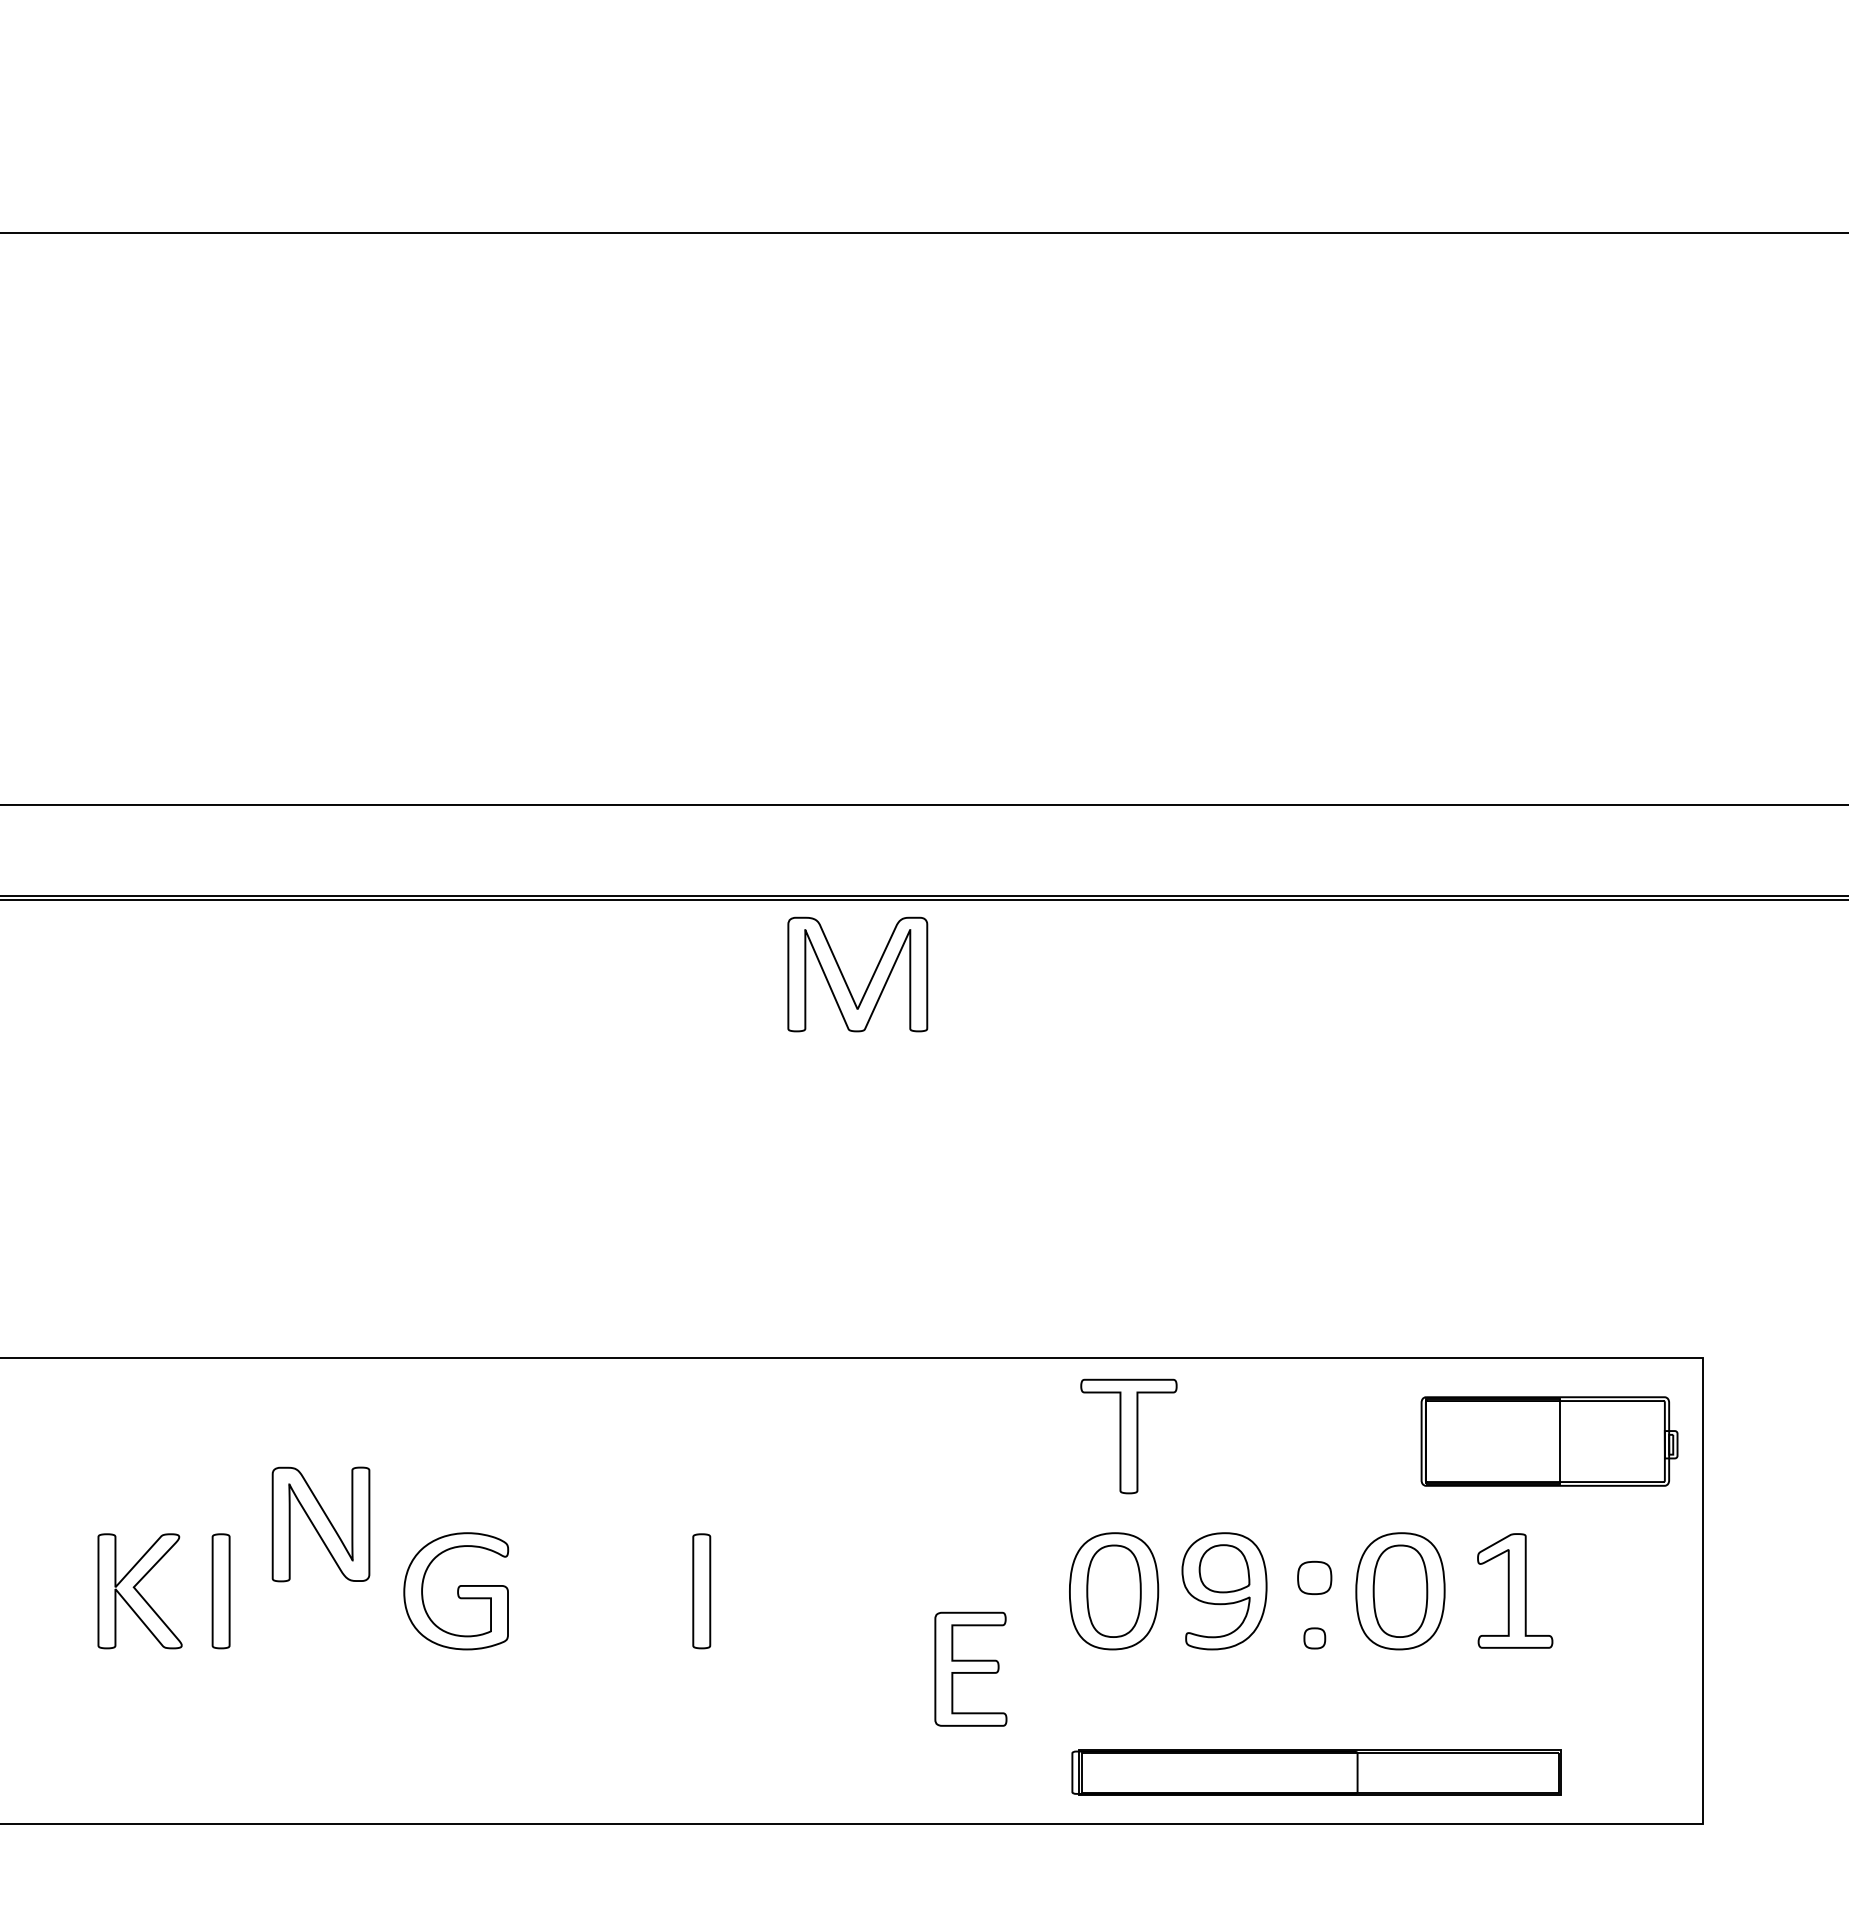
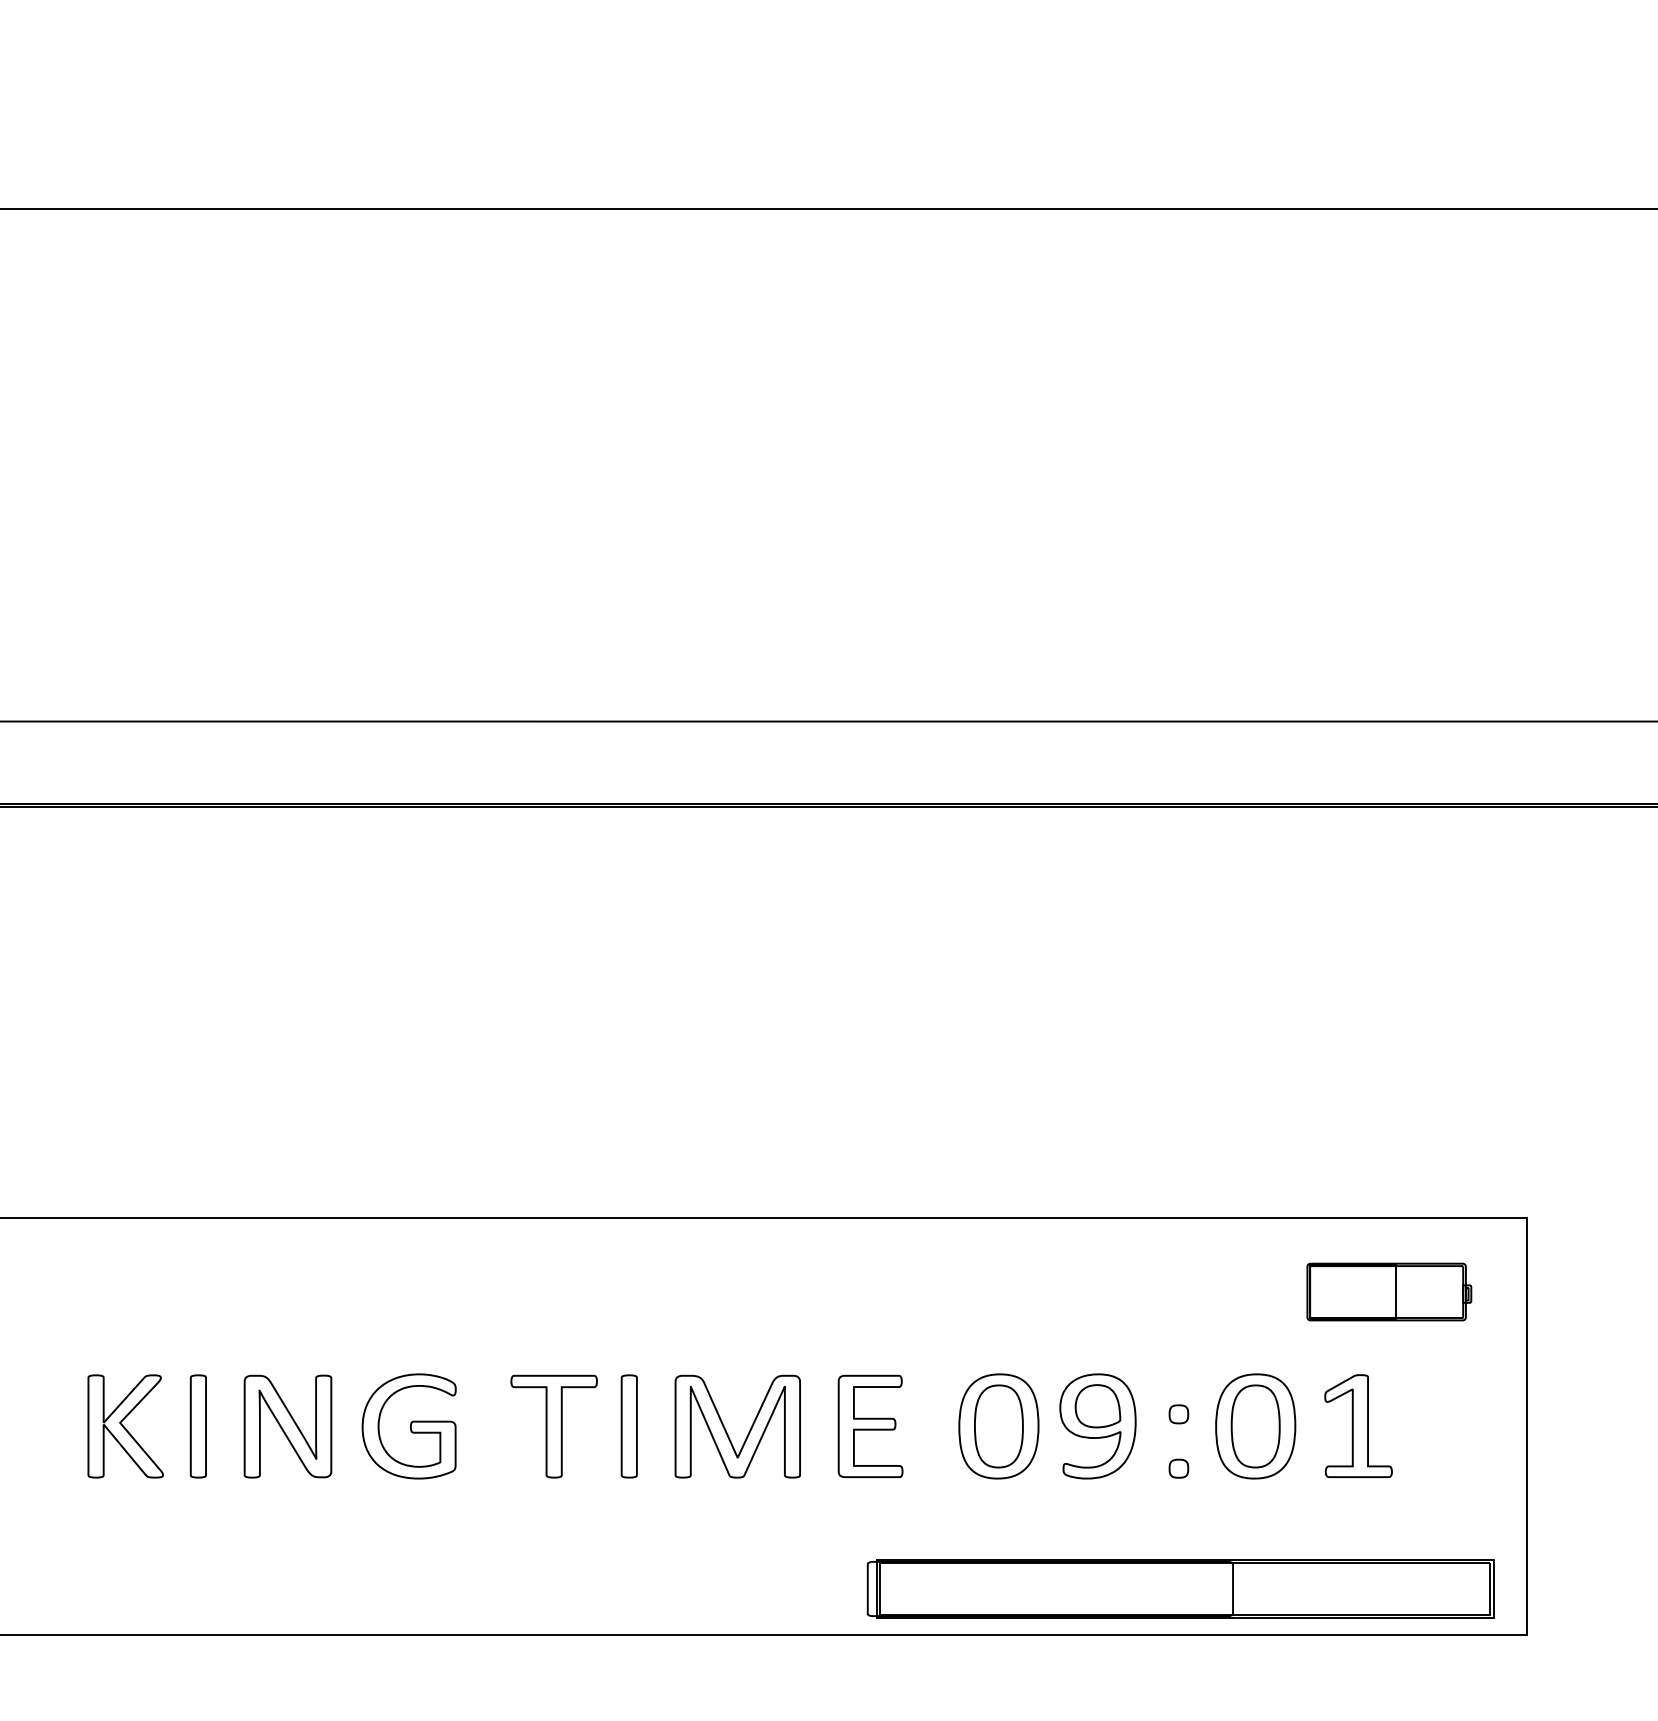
part: (845, 979) -> (726, 1431), moved
part: (1128, 1436) -> (553, 1426), moved
part: (1549, 1440) -> (1389, 1291), size x0.71
part: (320, 1524) -> (287, 1426), moved
part: (1314, 1577) -> (1178, 1414), size x0.62
part: (970, 1668) -> (870, 1425), moved
part: (1316, 1772) -> (1180, 1588), size x1.43

